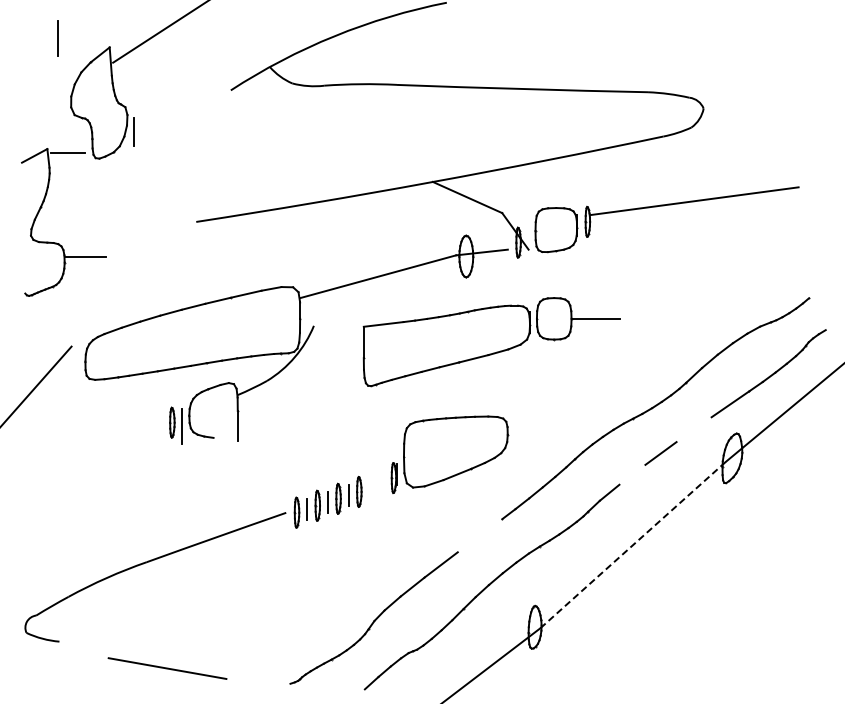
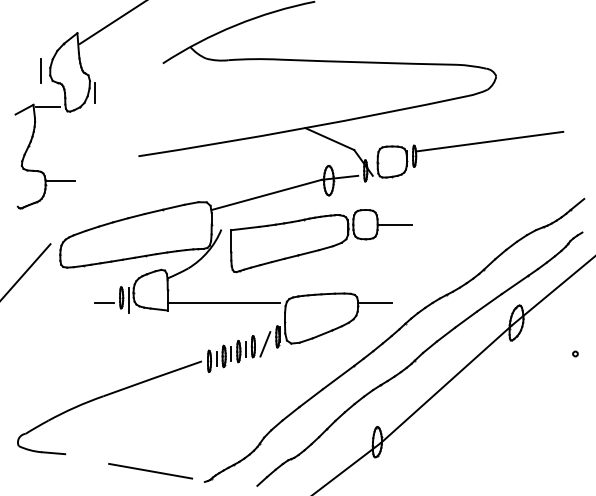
line: (57, 38) -> (40, 70), moved
line: (818, 290) -> (577, 204), added
part: (491, 342) -> (321, 241), moved
line: (147, 429) -> (104, 302), added
line: (317, 429) -> (223, 302), added
line: (531, 429) -> (374, 302), added
line: (693, 429) -> (489, 302), added
line: (225, 438) -> (159, 308), added
line: (632, 474) -> (446, 334), added
line: (376, 488) -> (265, 344), added
circle: (815, 502) -> (575, 354), added
line: (479, 535) -> (338, 377), added
line: (633, 544) -> (446, 383), dashed -> solid
line: (75, 642) -> (53, 452), added
line: (167, 668) -> (150, 471), moved

